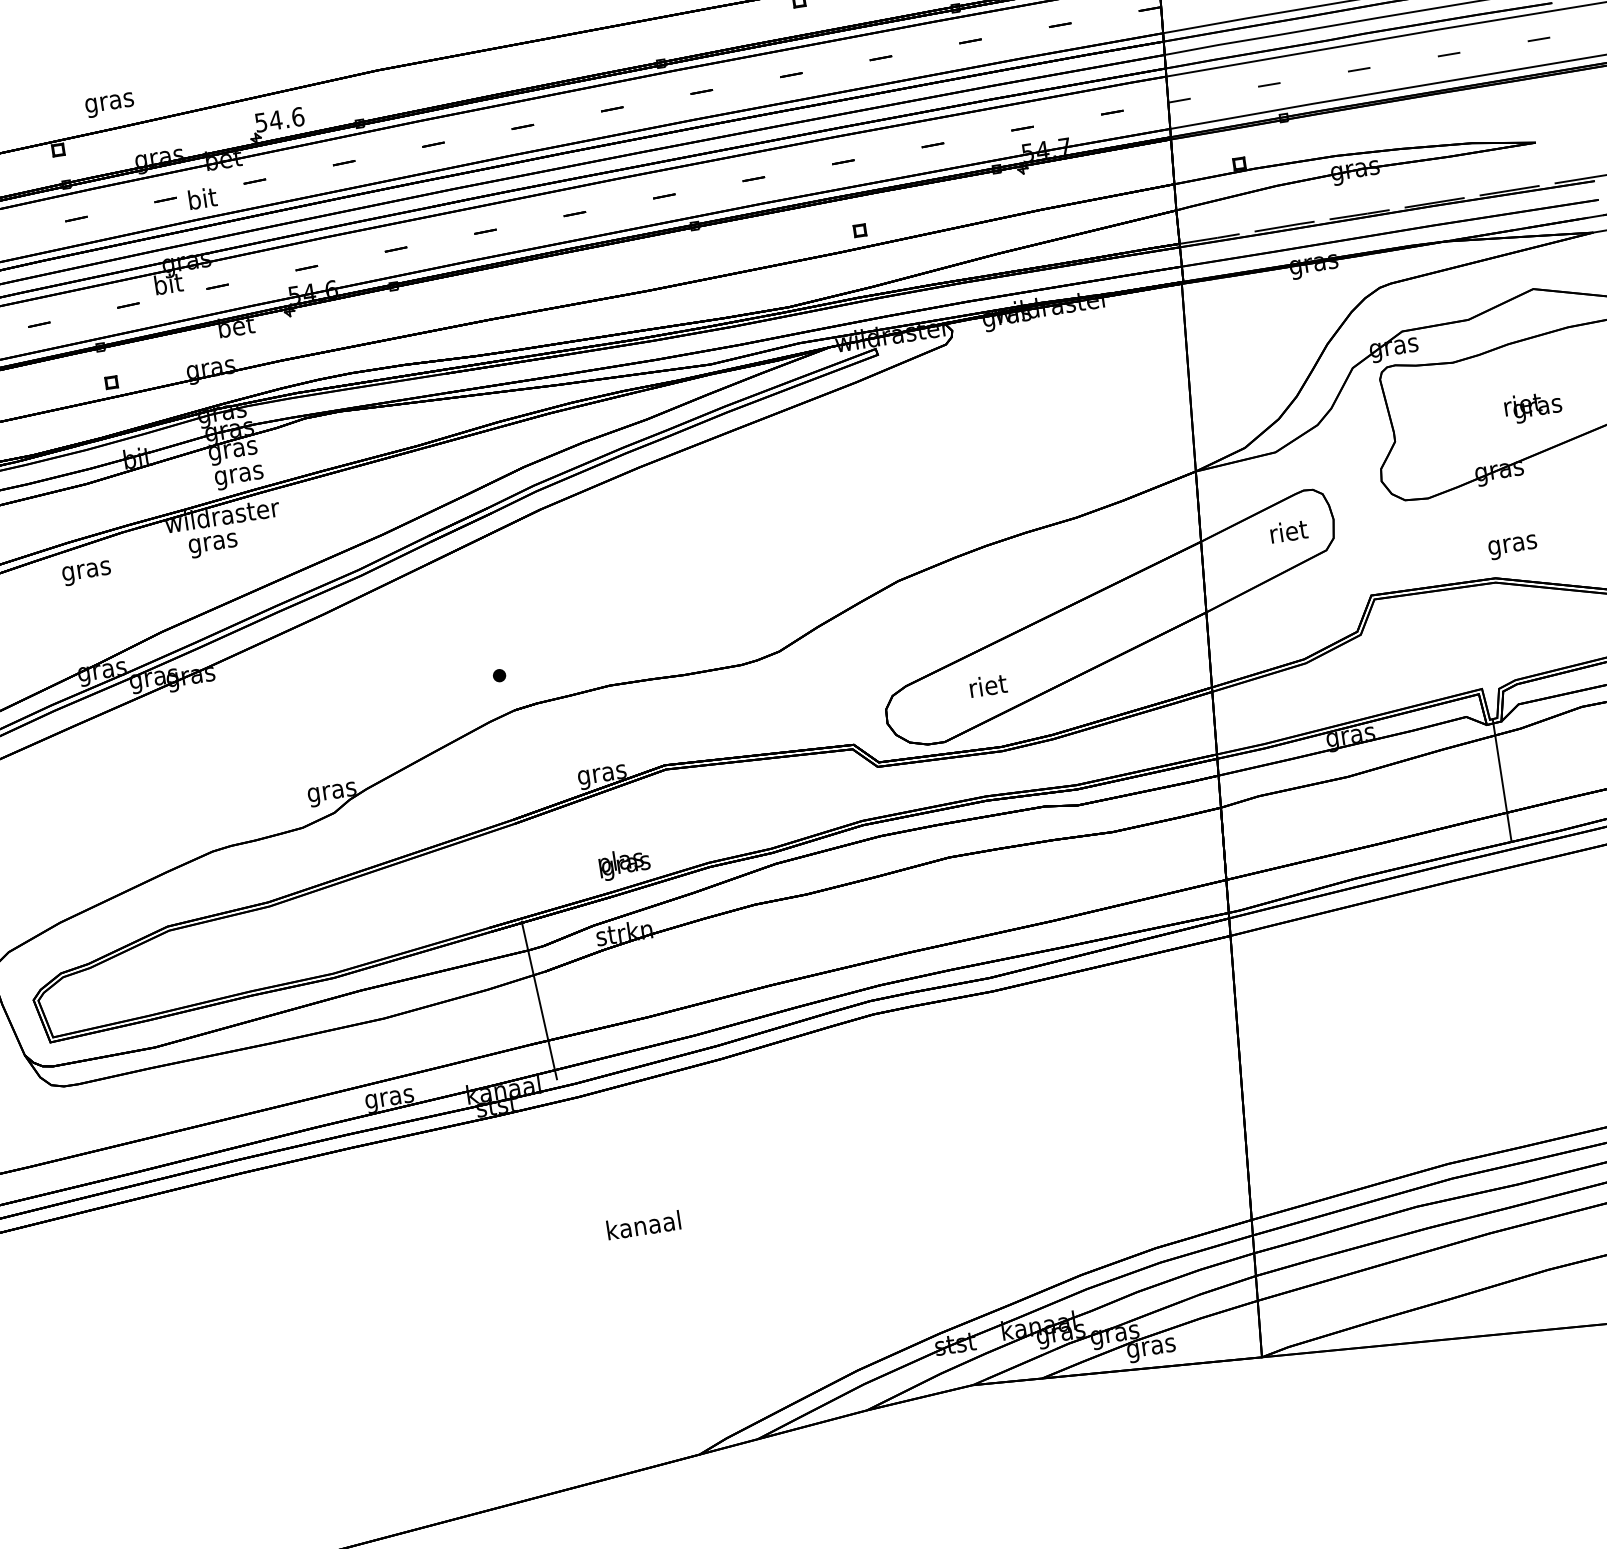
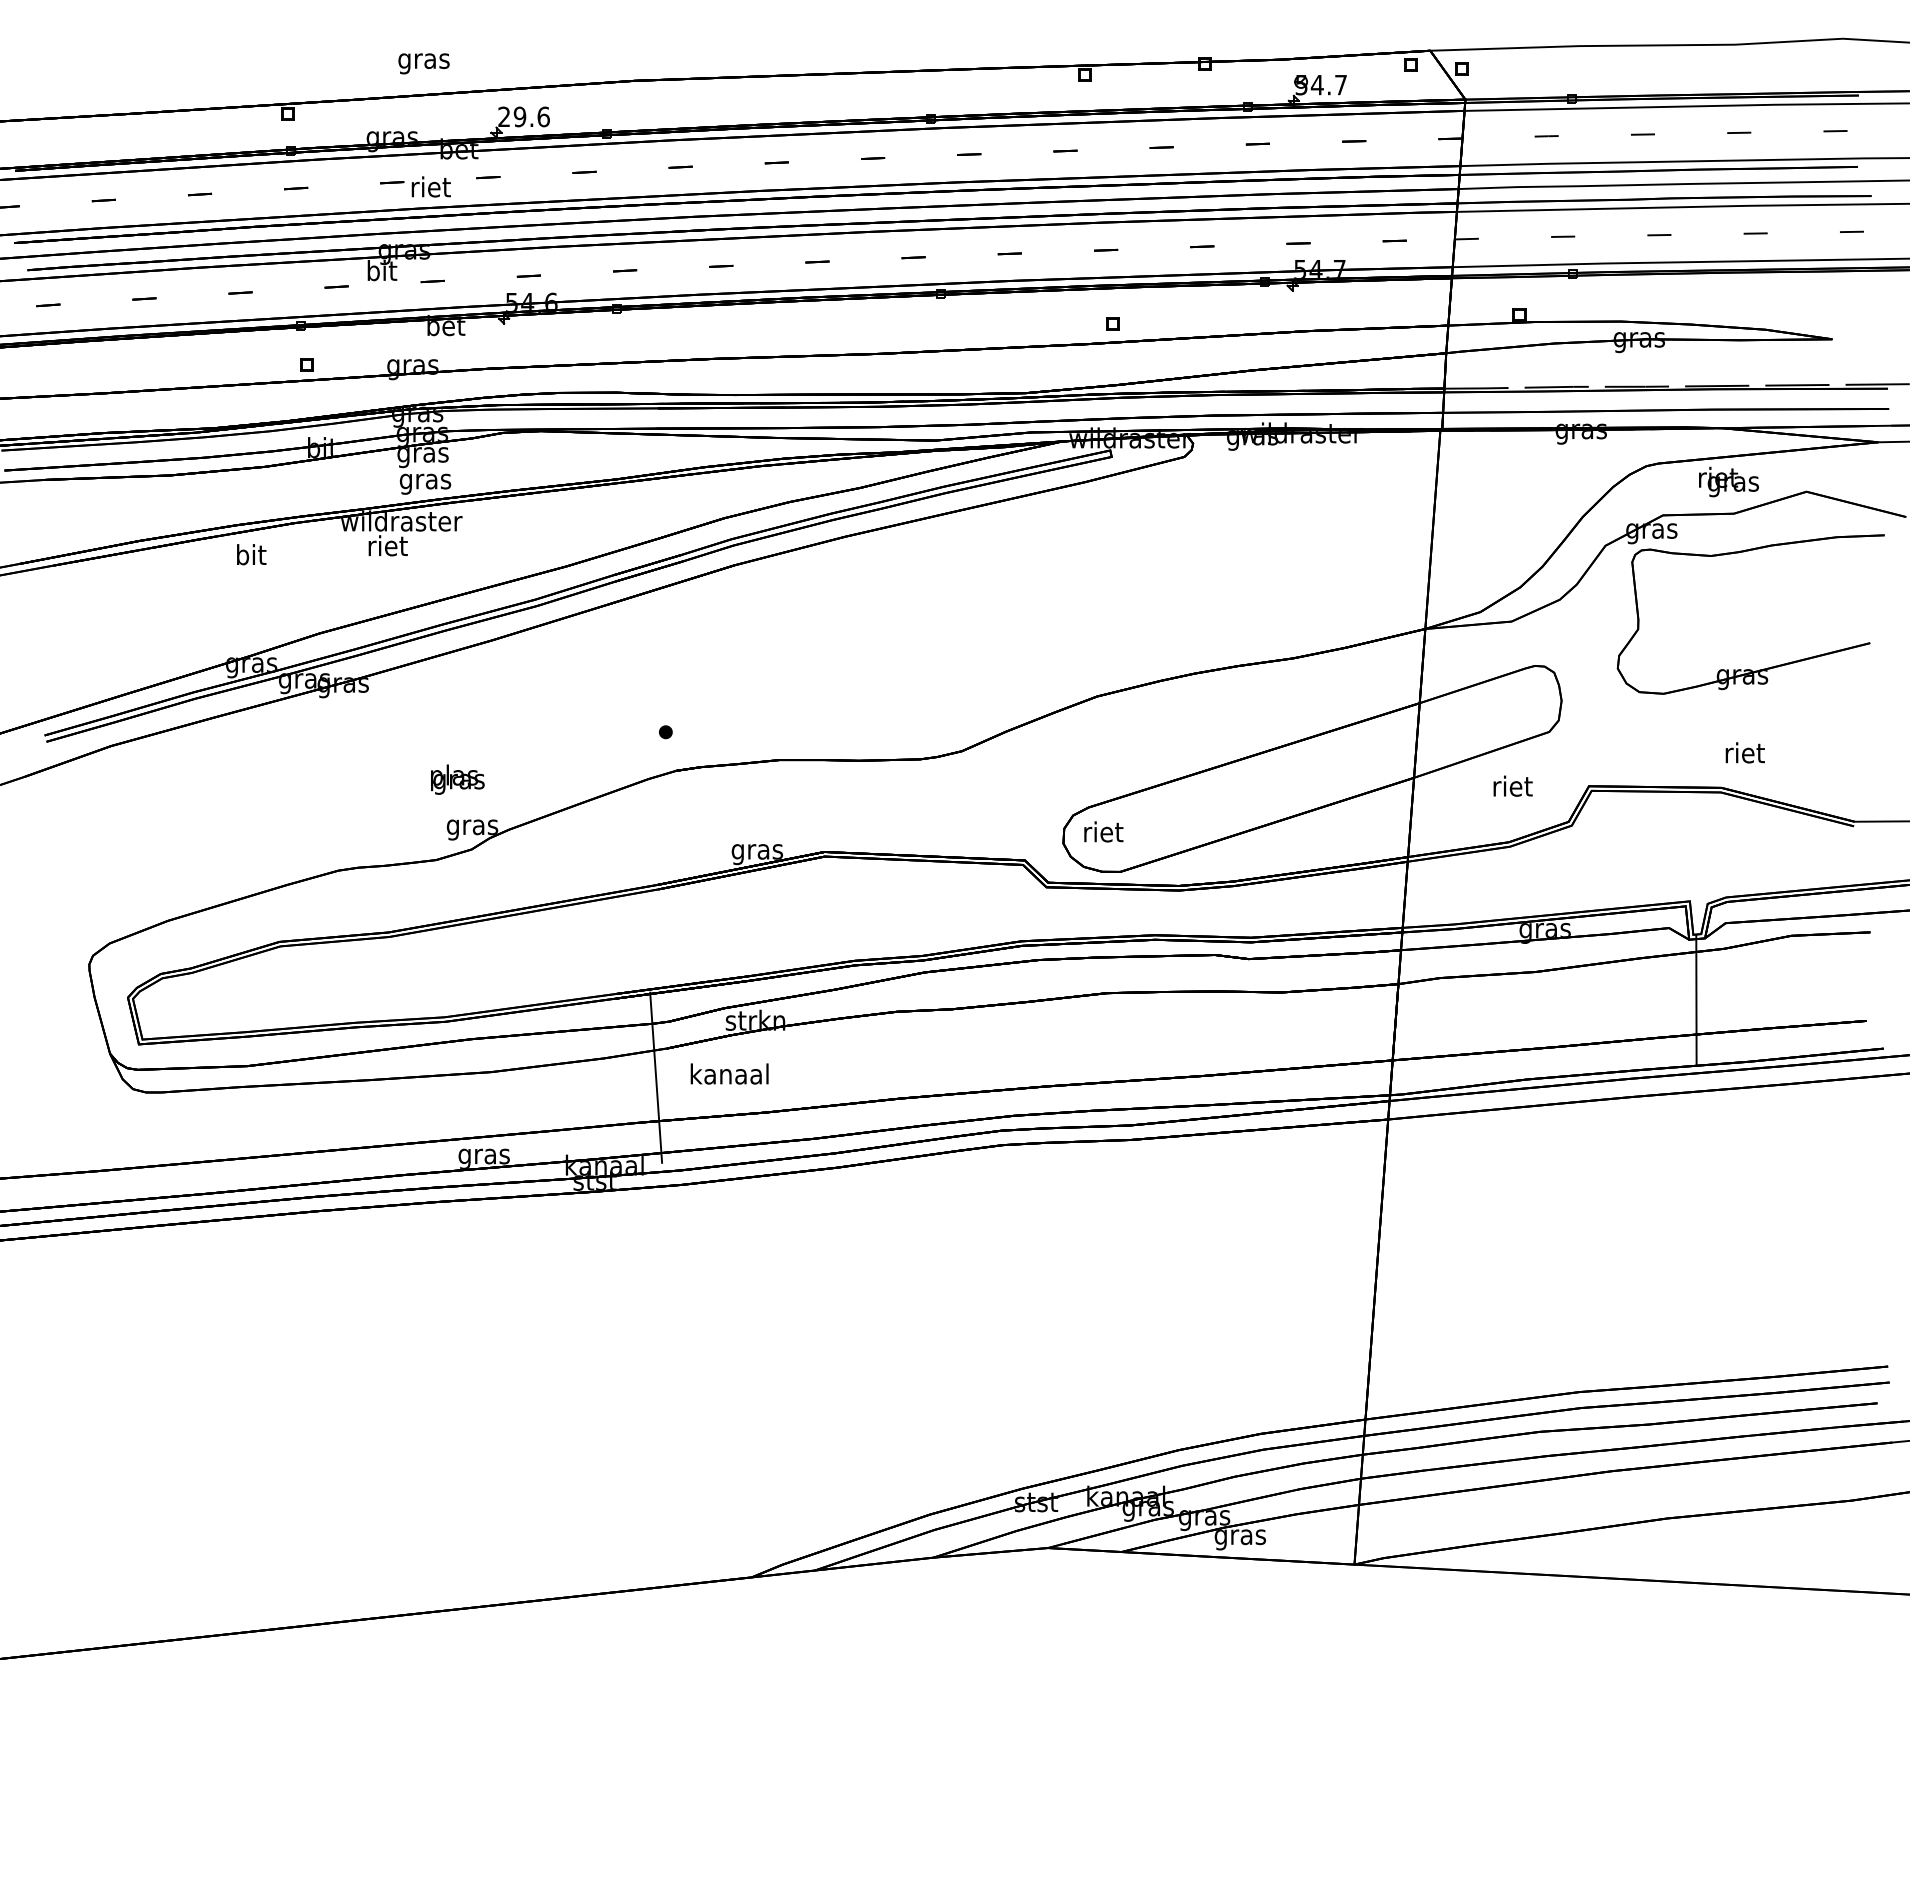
text: (109, 104) -> (423, 63), moved
text: (268, 121) -> (512, 116), 54.6 -> 29.6
text: (201, 198) -> (430, 186), bit -> riet
text: (1532, 406) -> (1728, 481), moved
text: (1288, 530) -> (1512, 785), moved
text: (212, 543) -> (387, 548), gras -> riet
text: (1512, 544) -> (1744, 755), gras -> riet
text: (86, 570) -> (250, 557), gras -> bit
text: (988, 685) -> (1103, 831), moved
text: (624, 863) -> (457, 779), moved
text: (643, 1224) -> (729, 1073), moved

